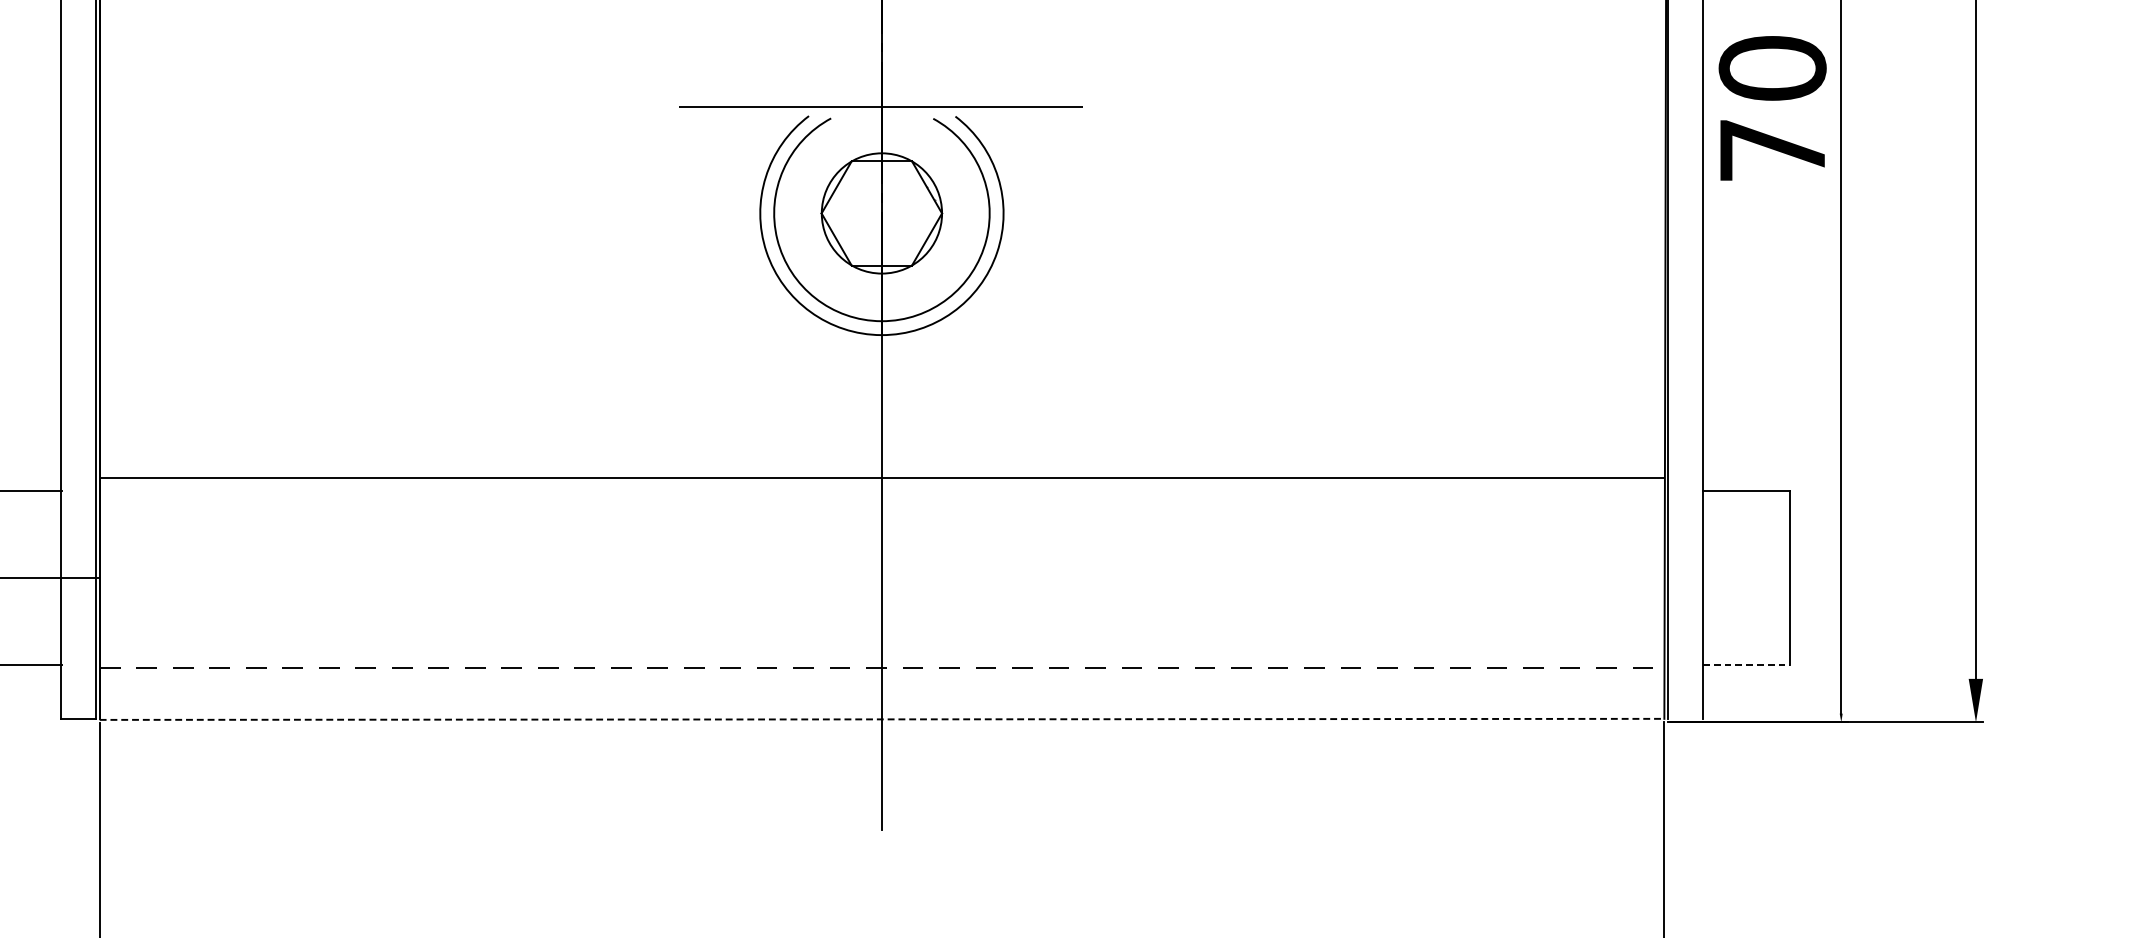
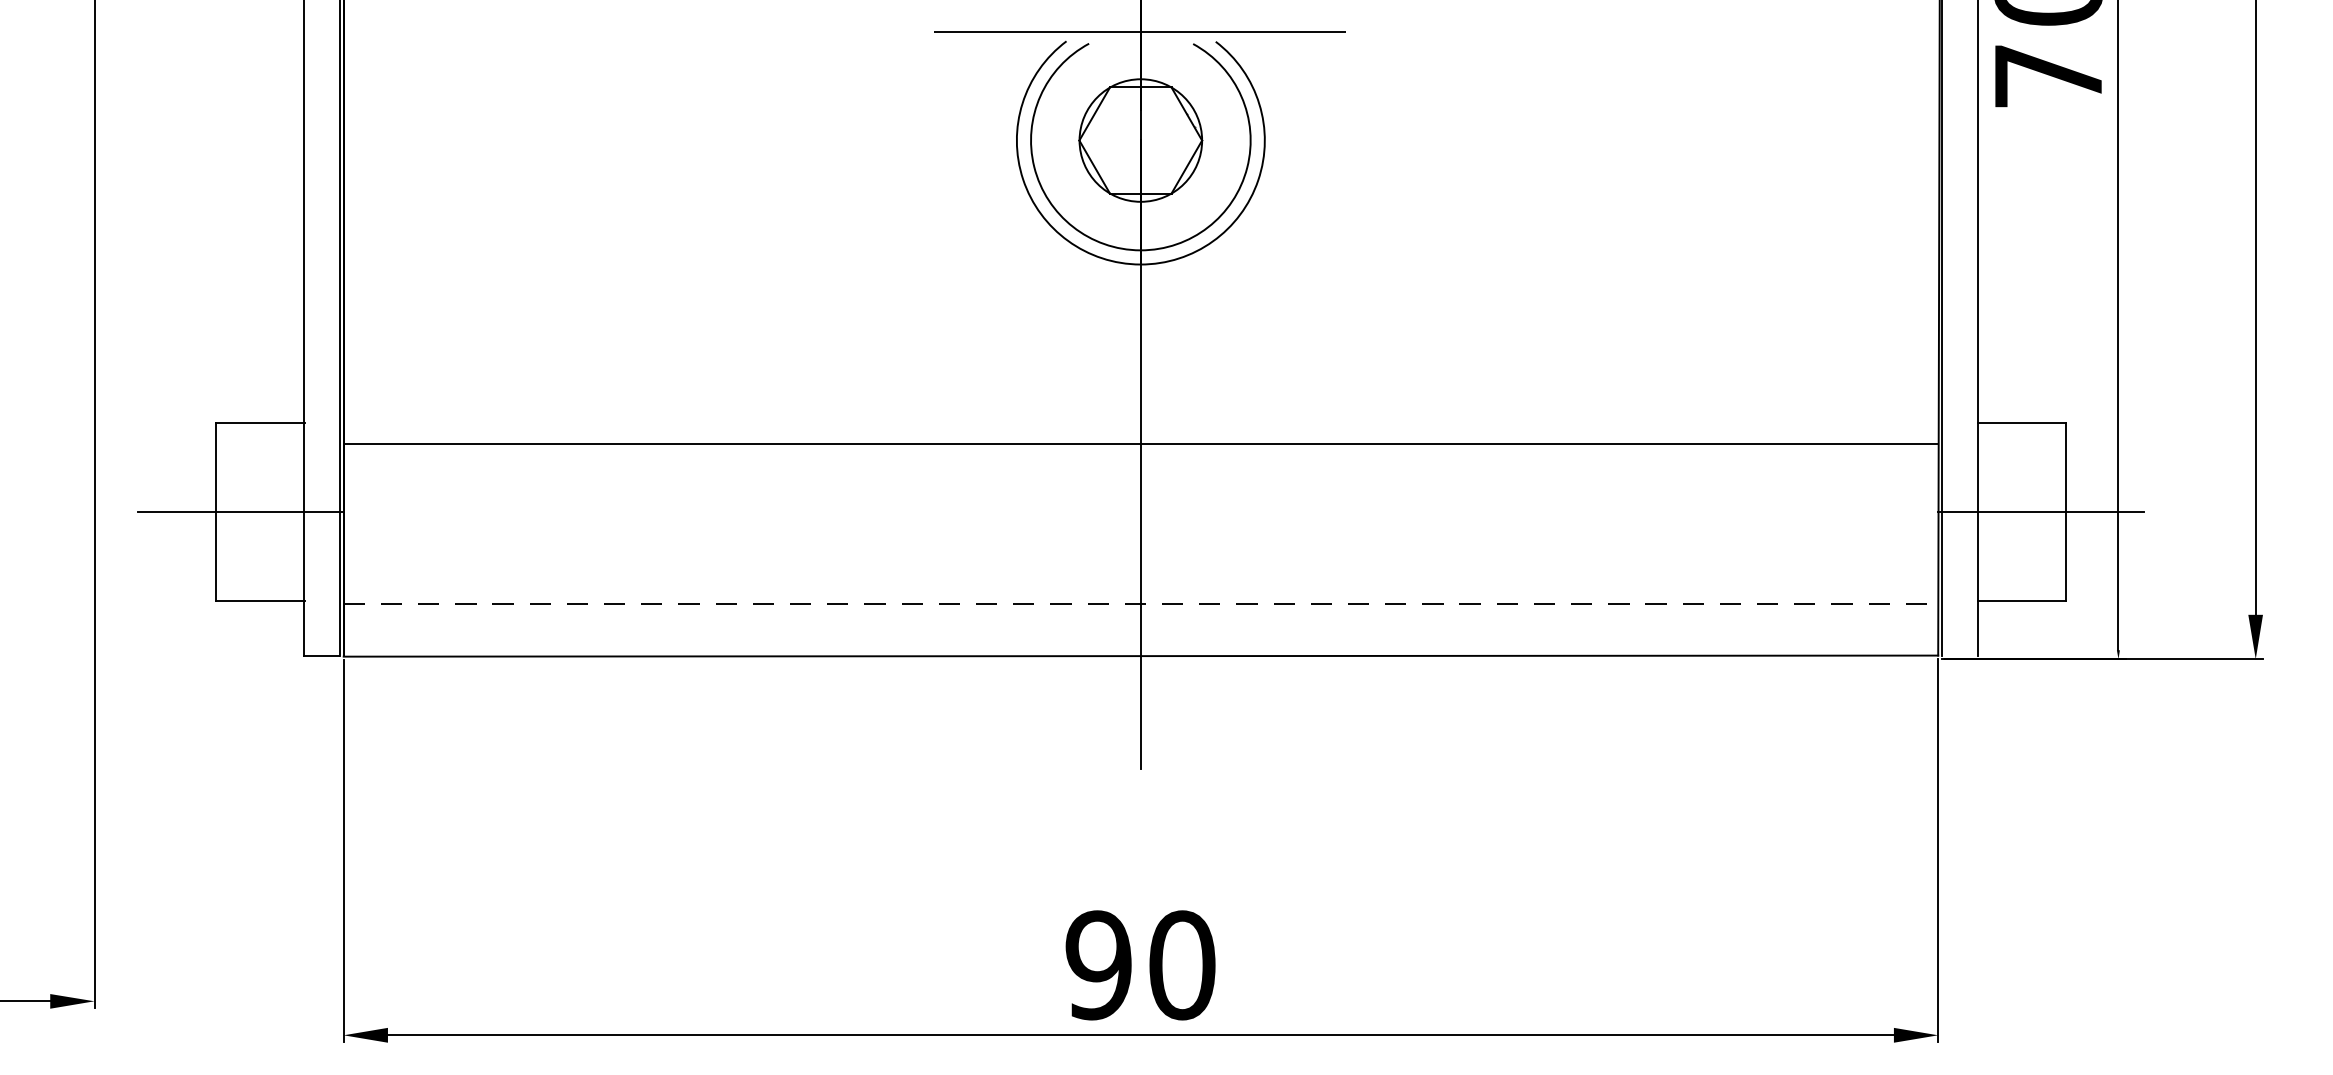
line: (881, 478) -> (1140, 444), moved
line: (1765, 577) -> (2041, 511), added
line: (1747, 664) -> (2022, 600), dashed -> solid
line: (882, 719) -> (1141, 656), dashed -> solid

